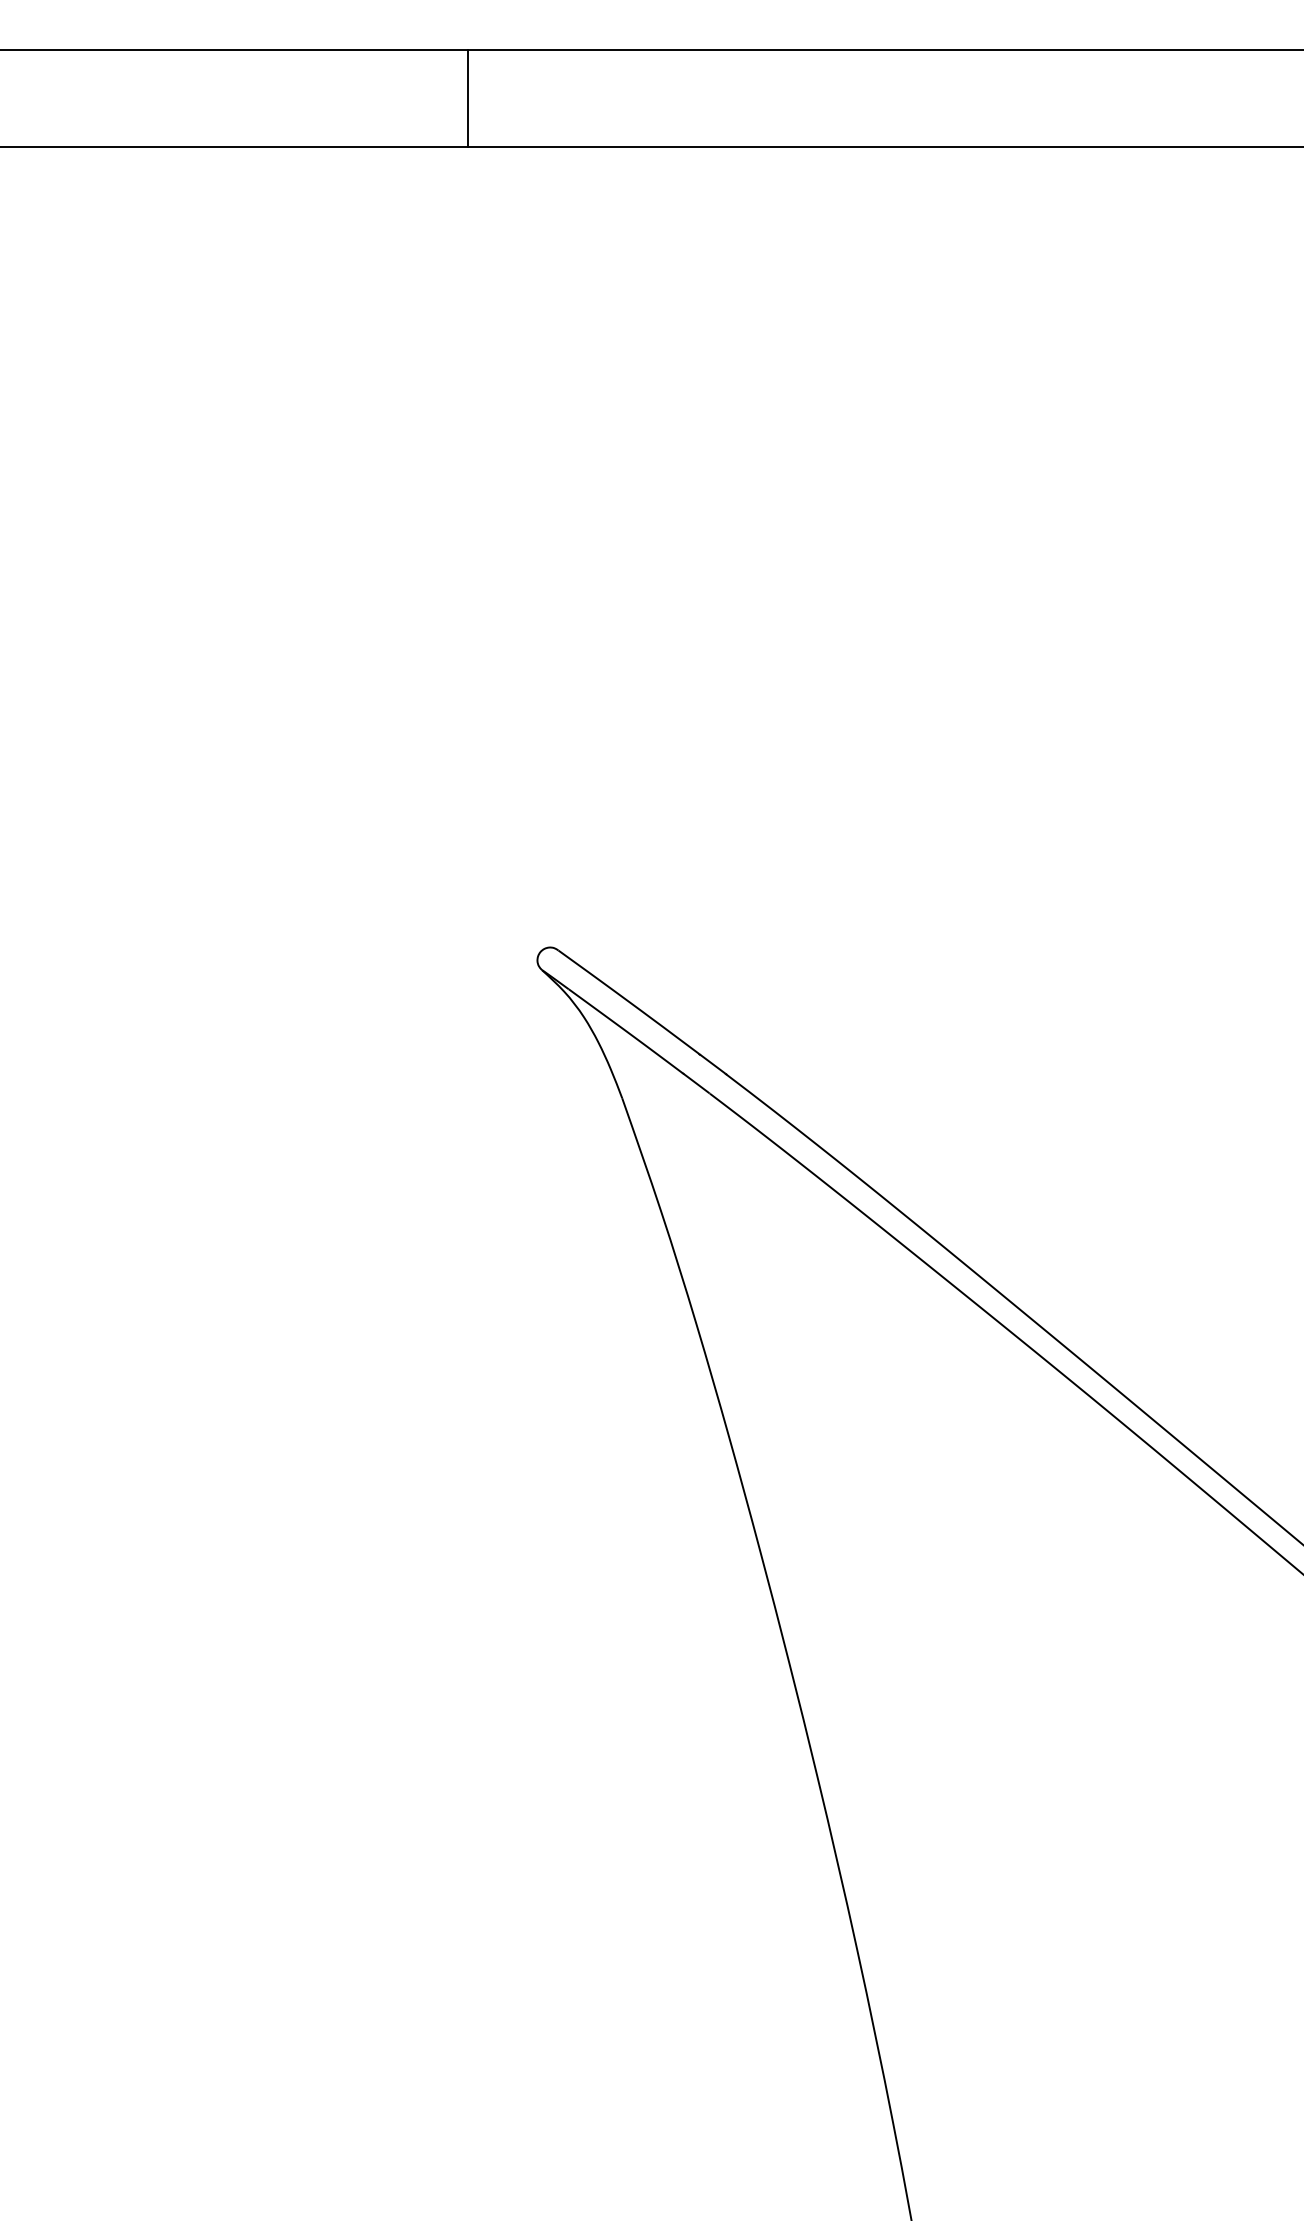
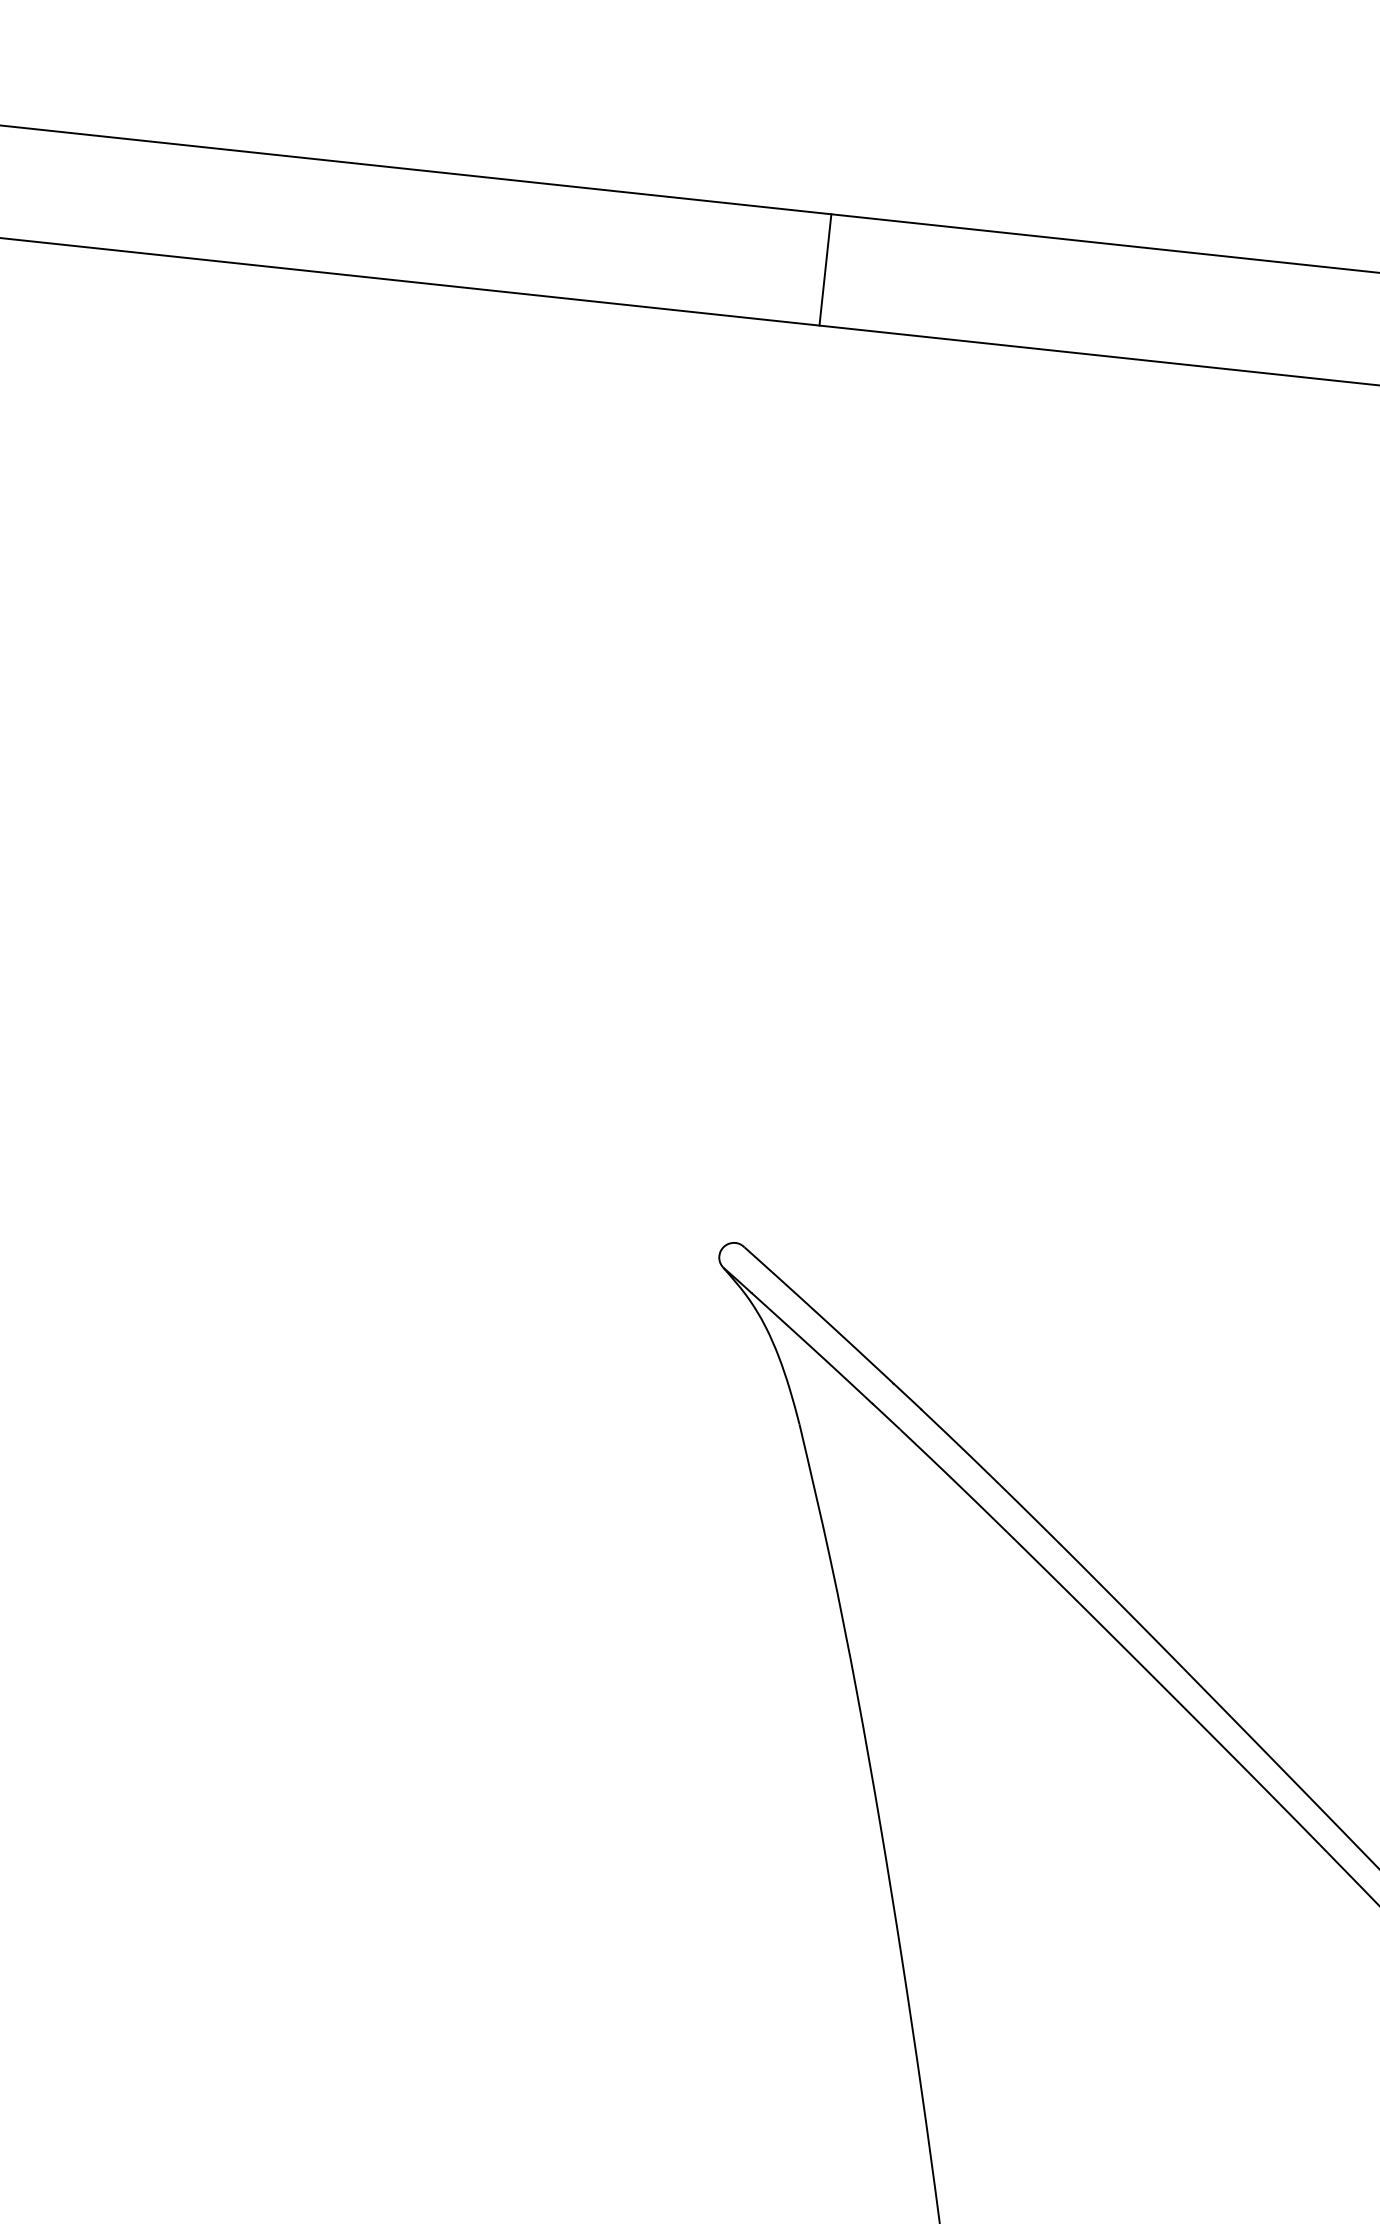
line: (468, 98) -> (825, 269), moved

